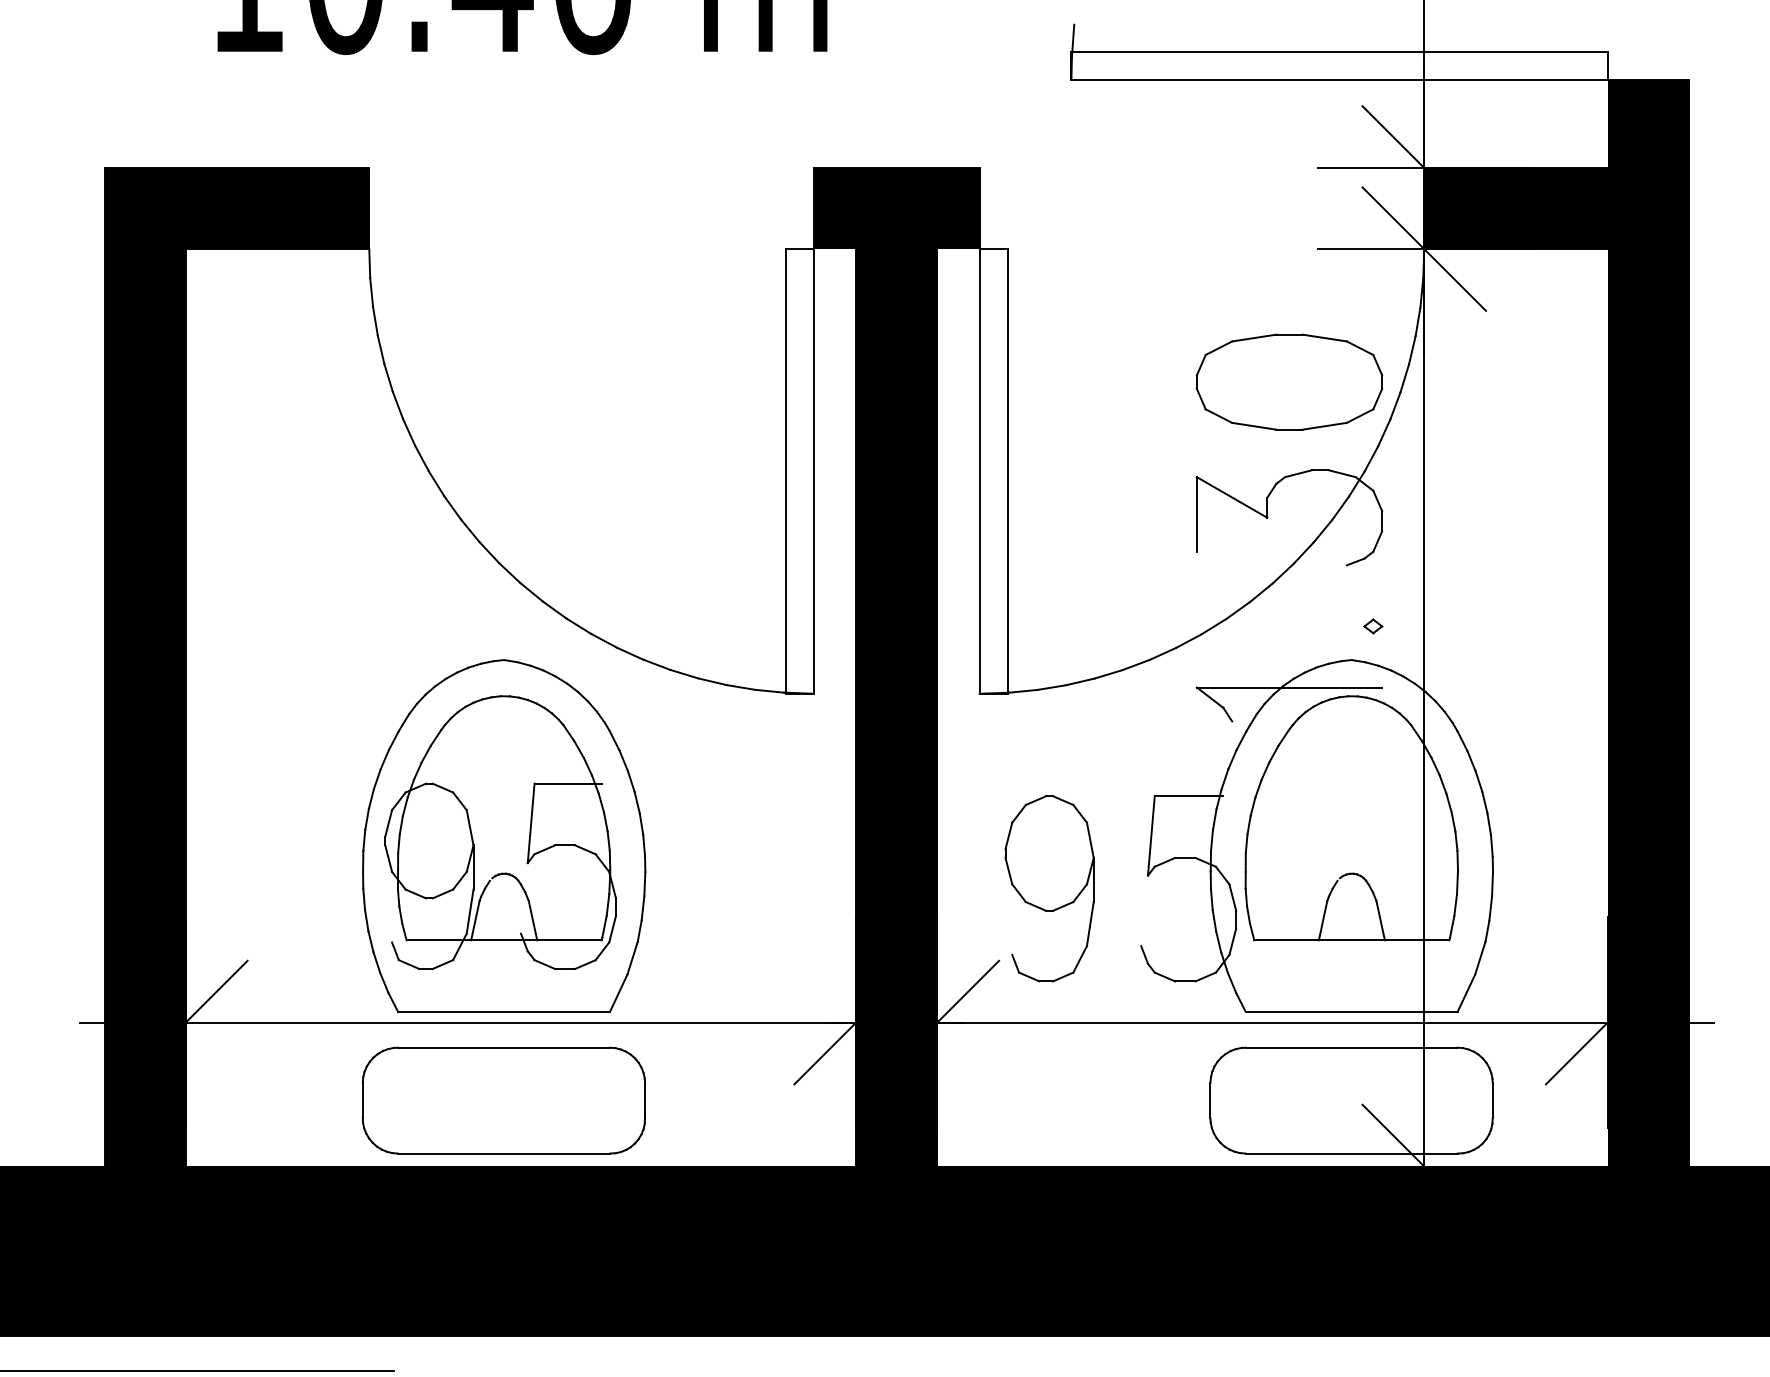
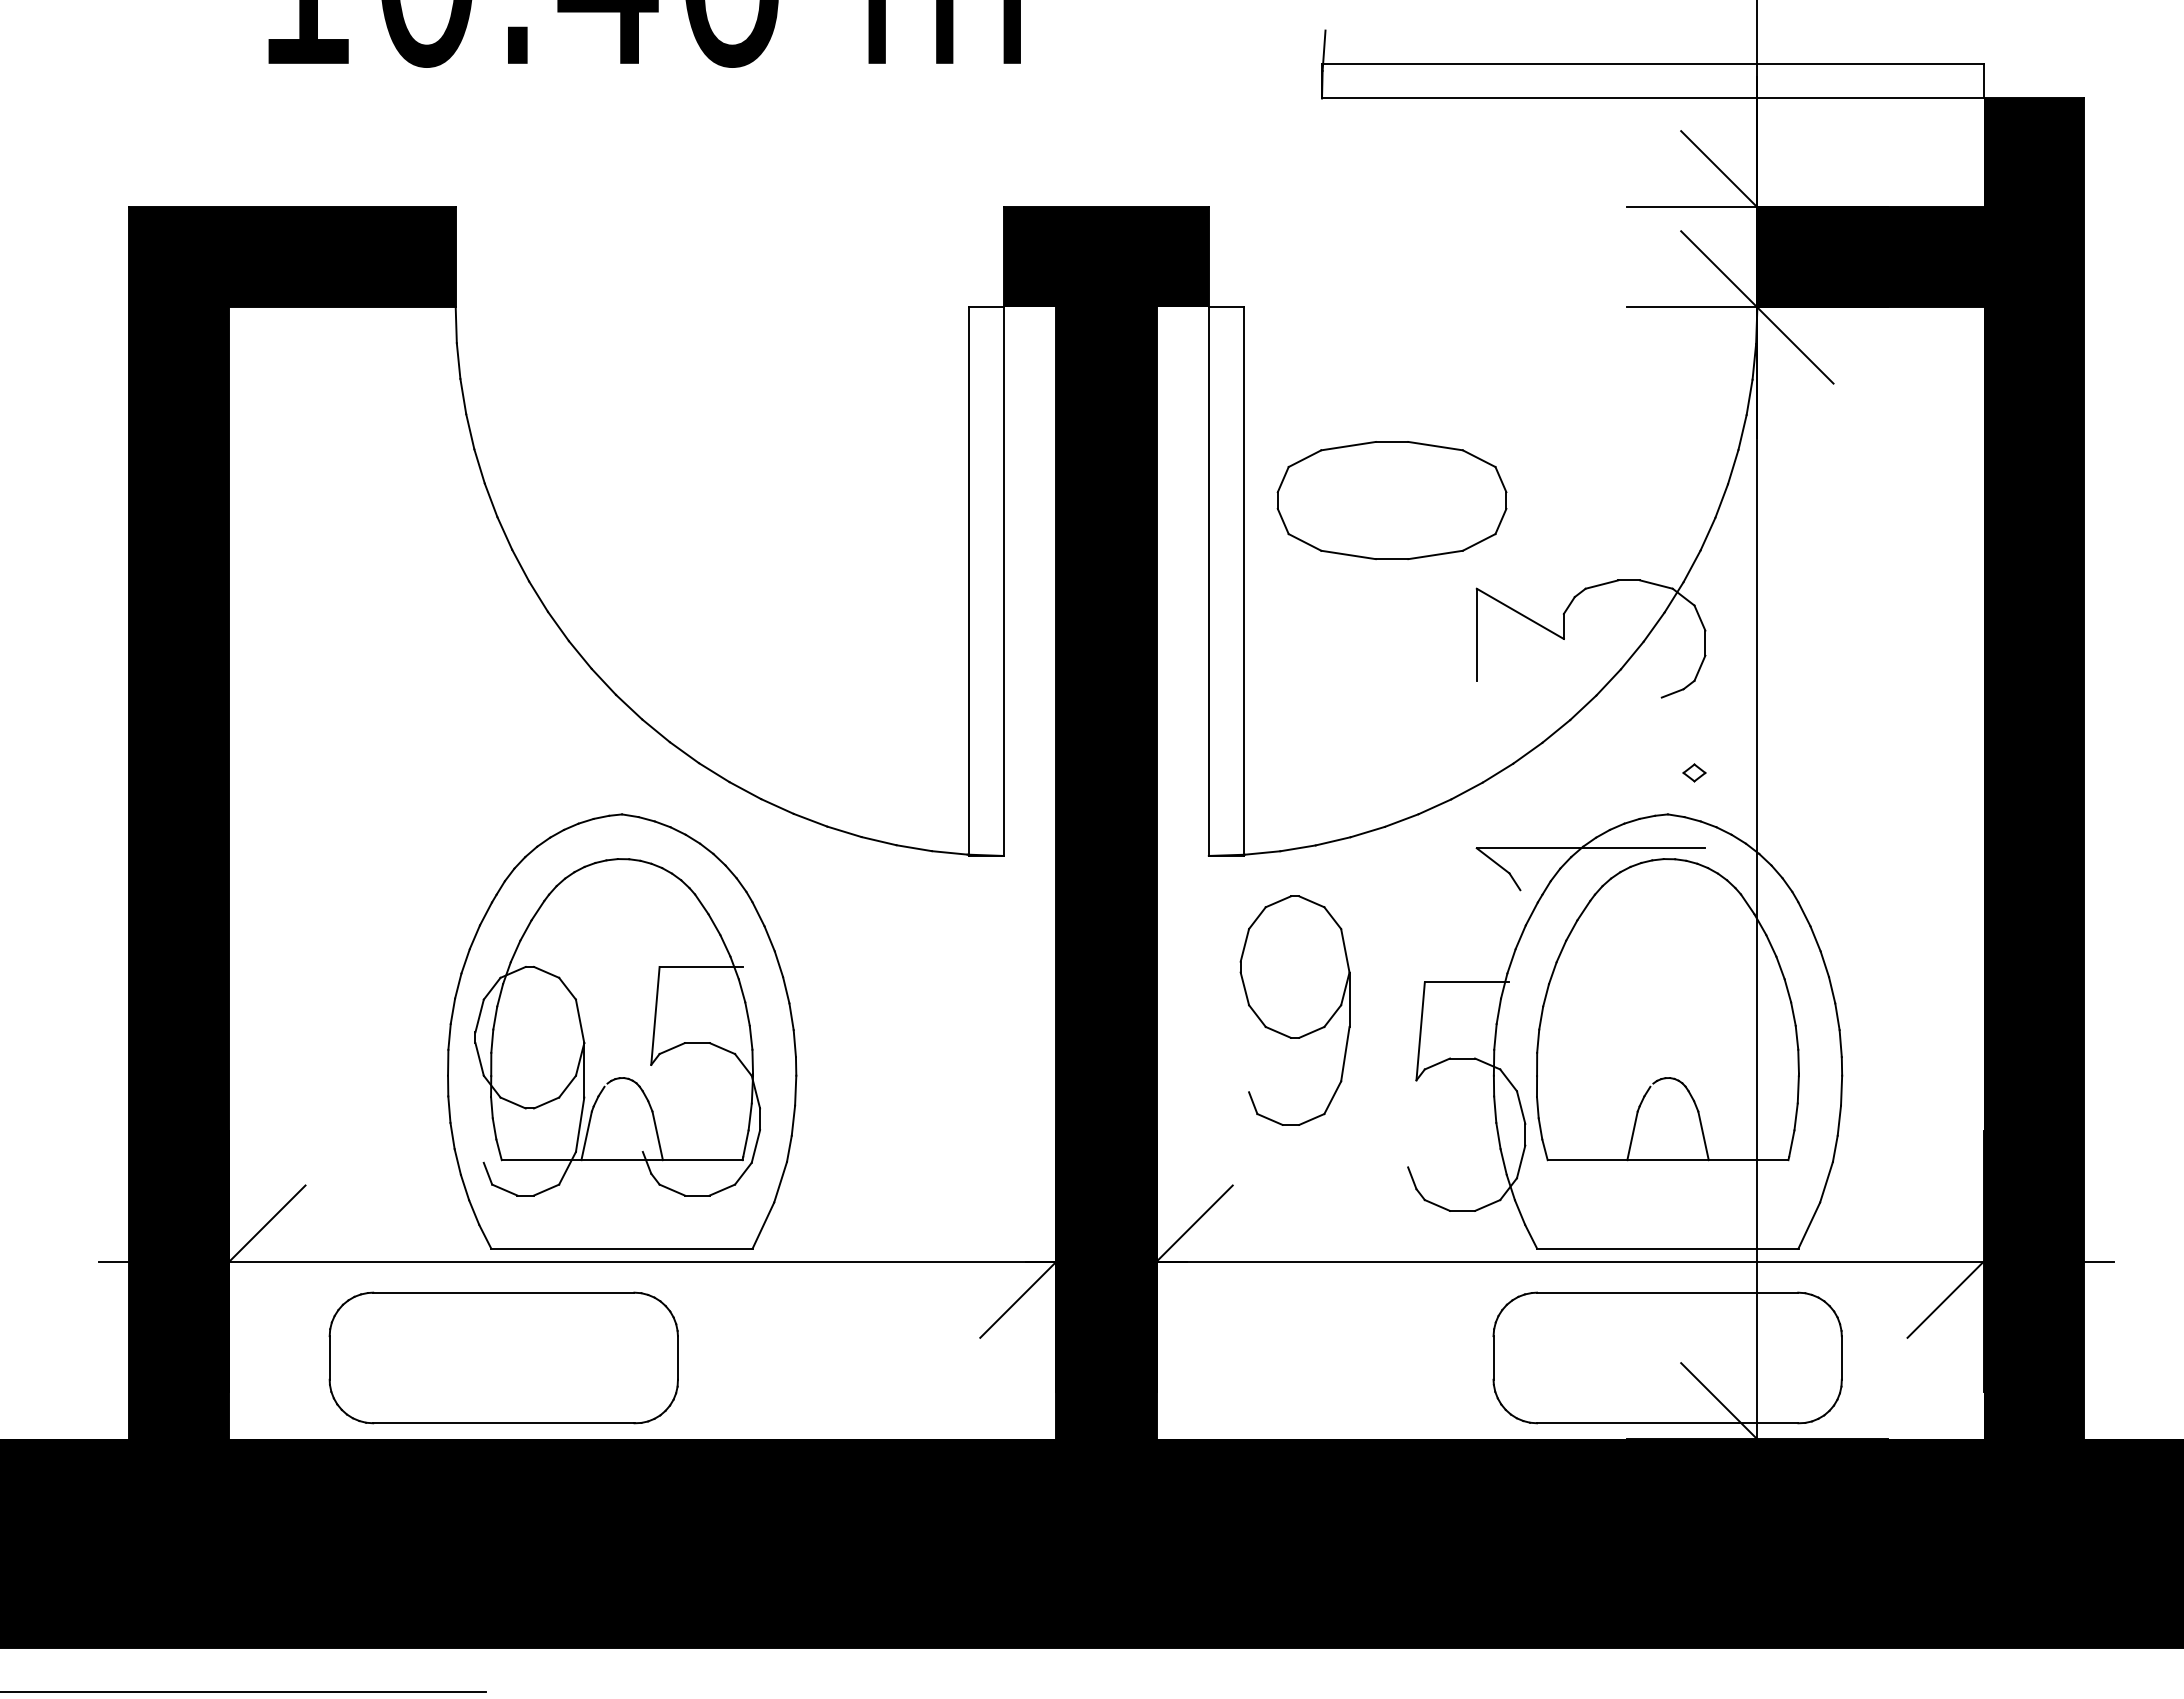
part: (1289, 382) -> (1391, 500), moved
part: (1049, 888) -> (1294, 1010), moved
part: (503, 1100) -> (503, 1357), moved

